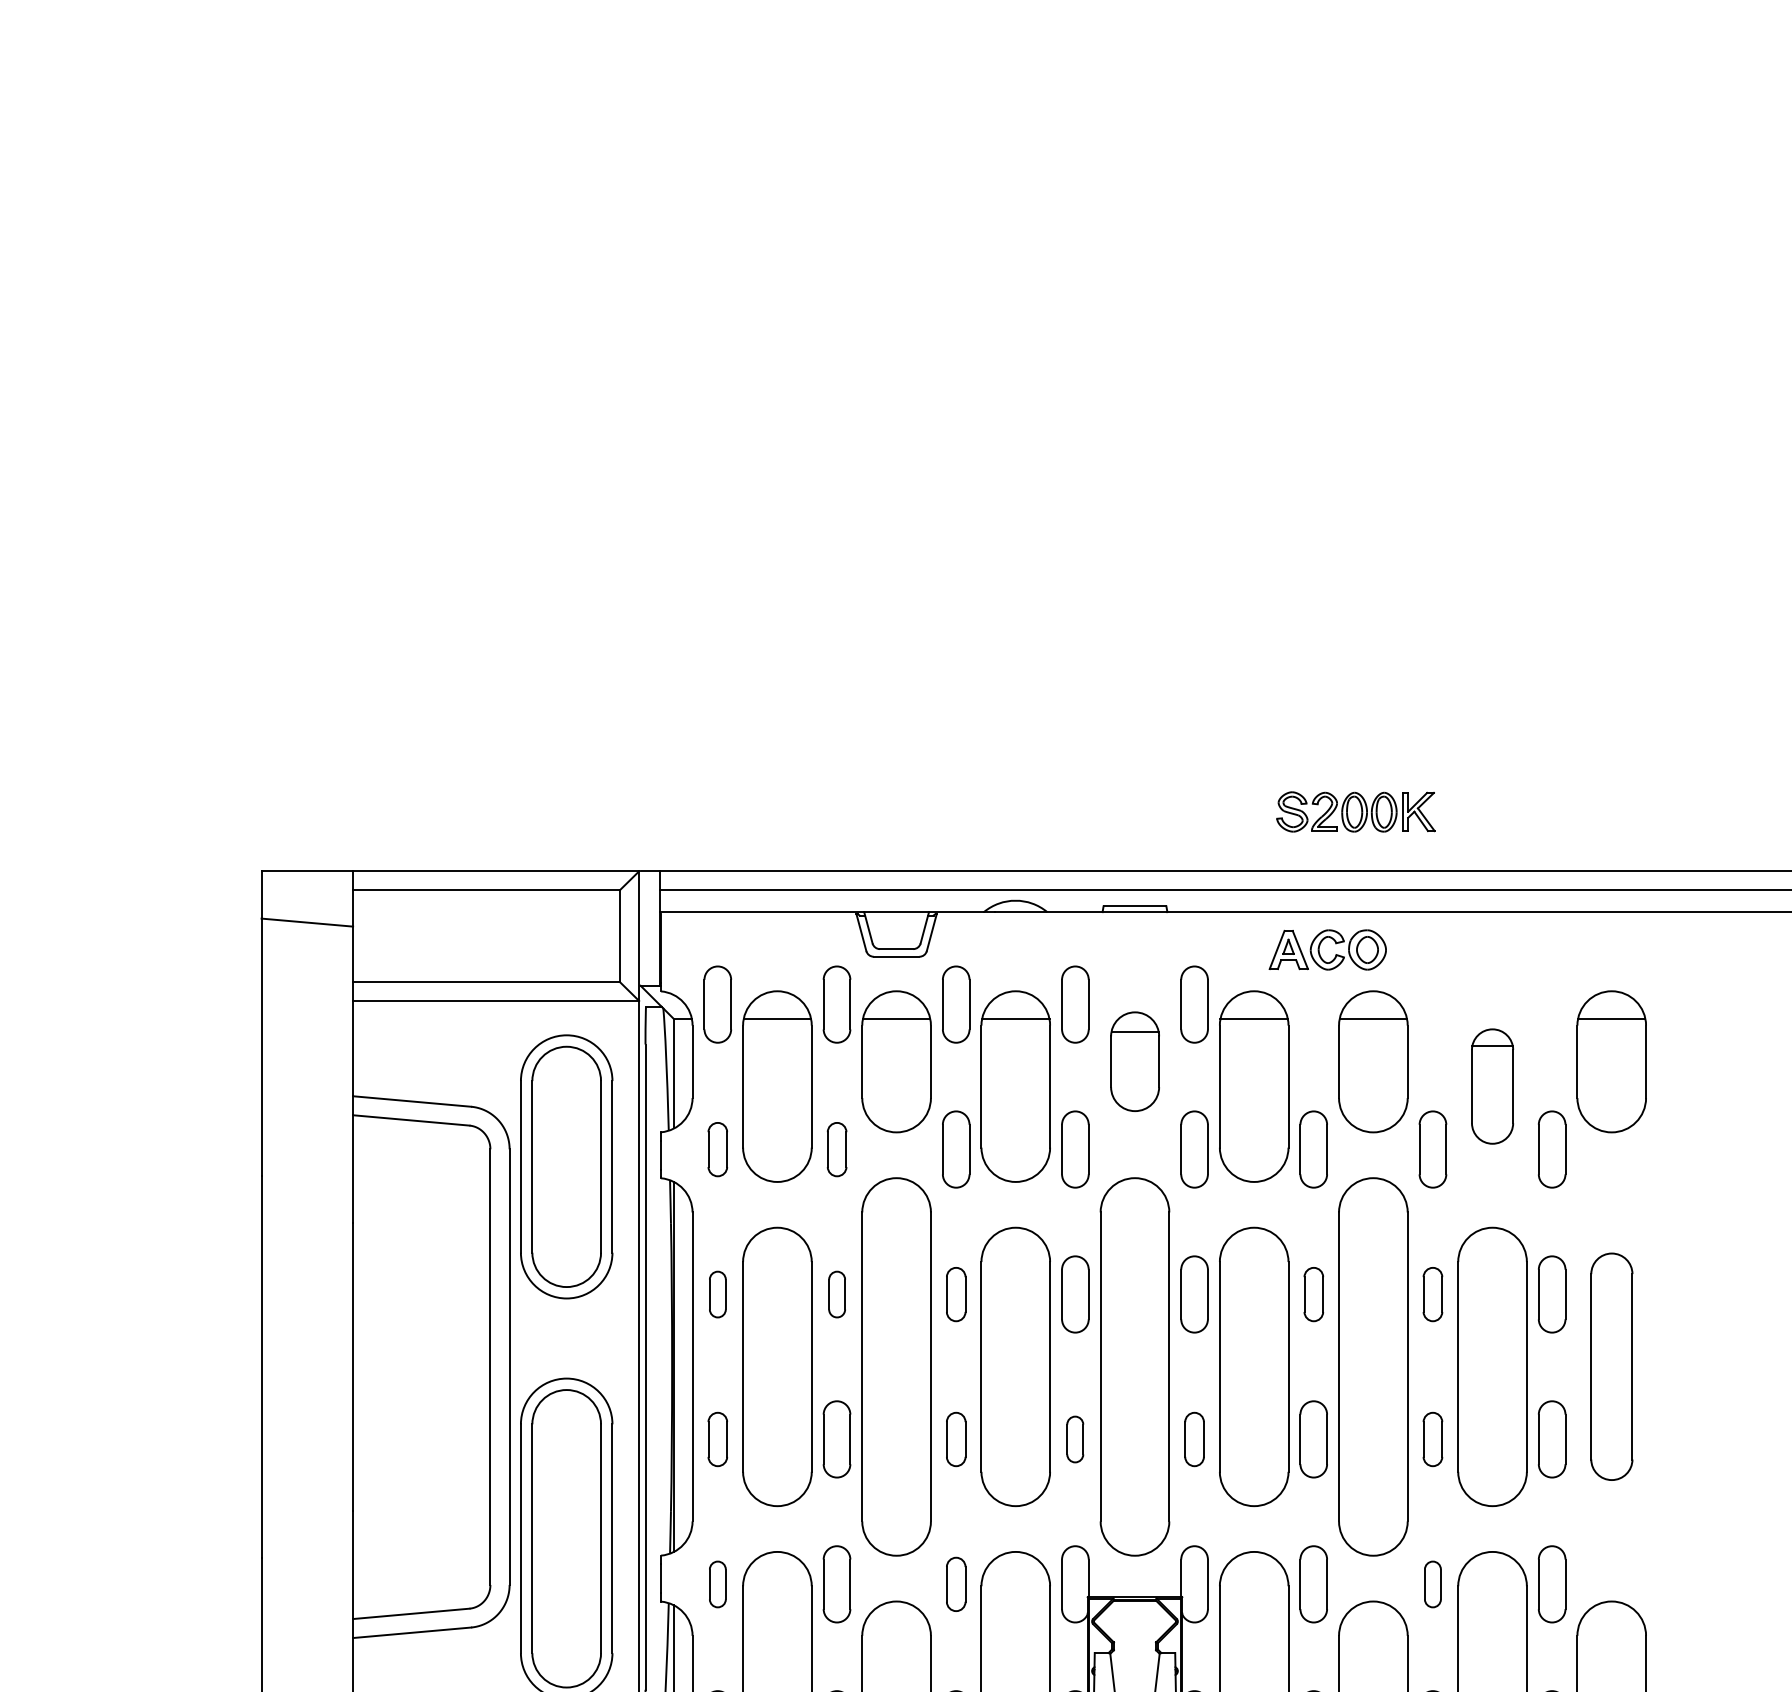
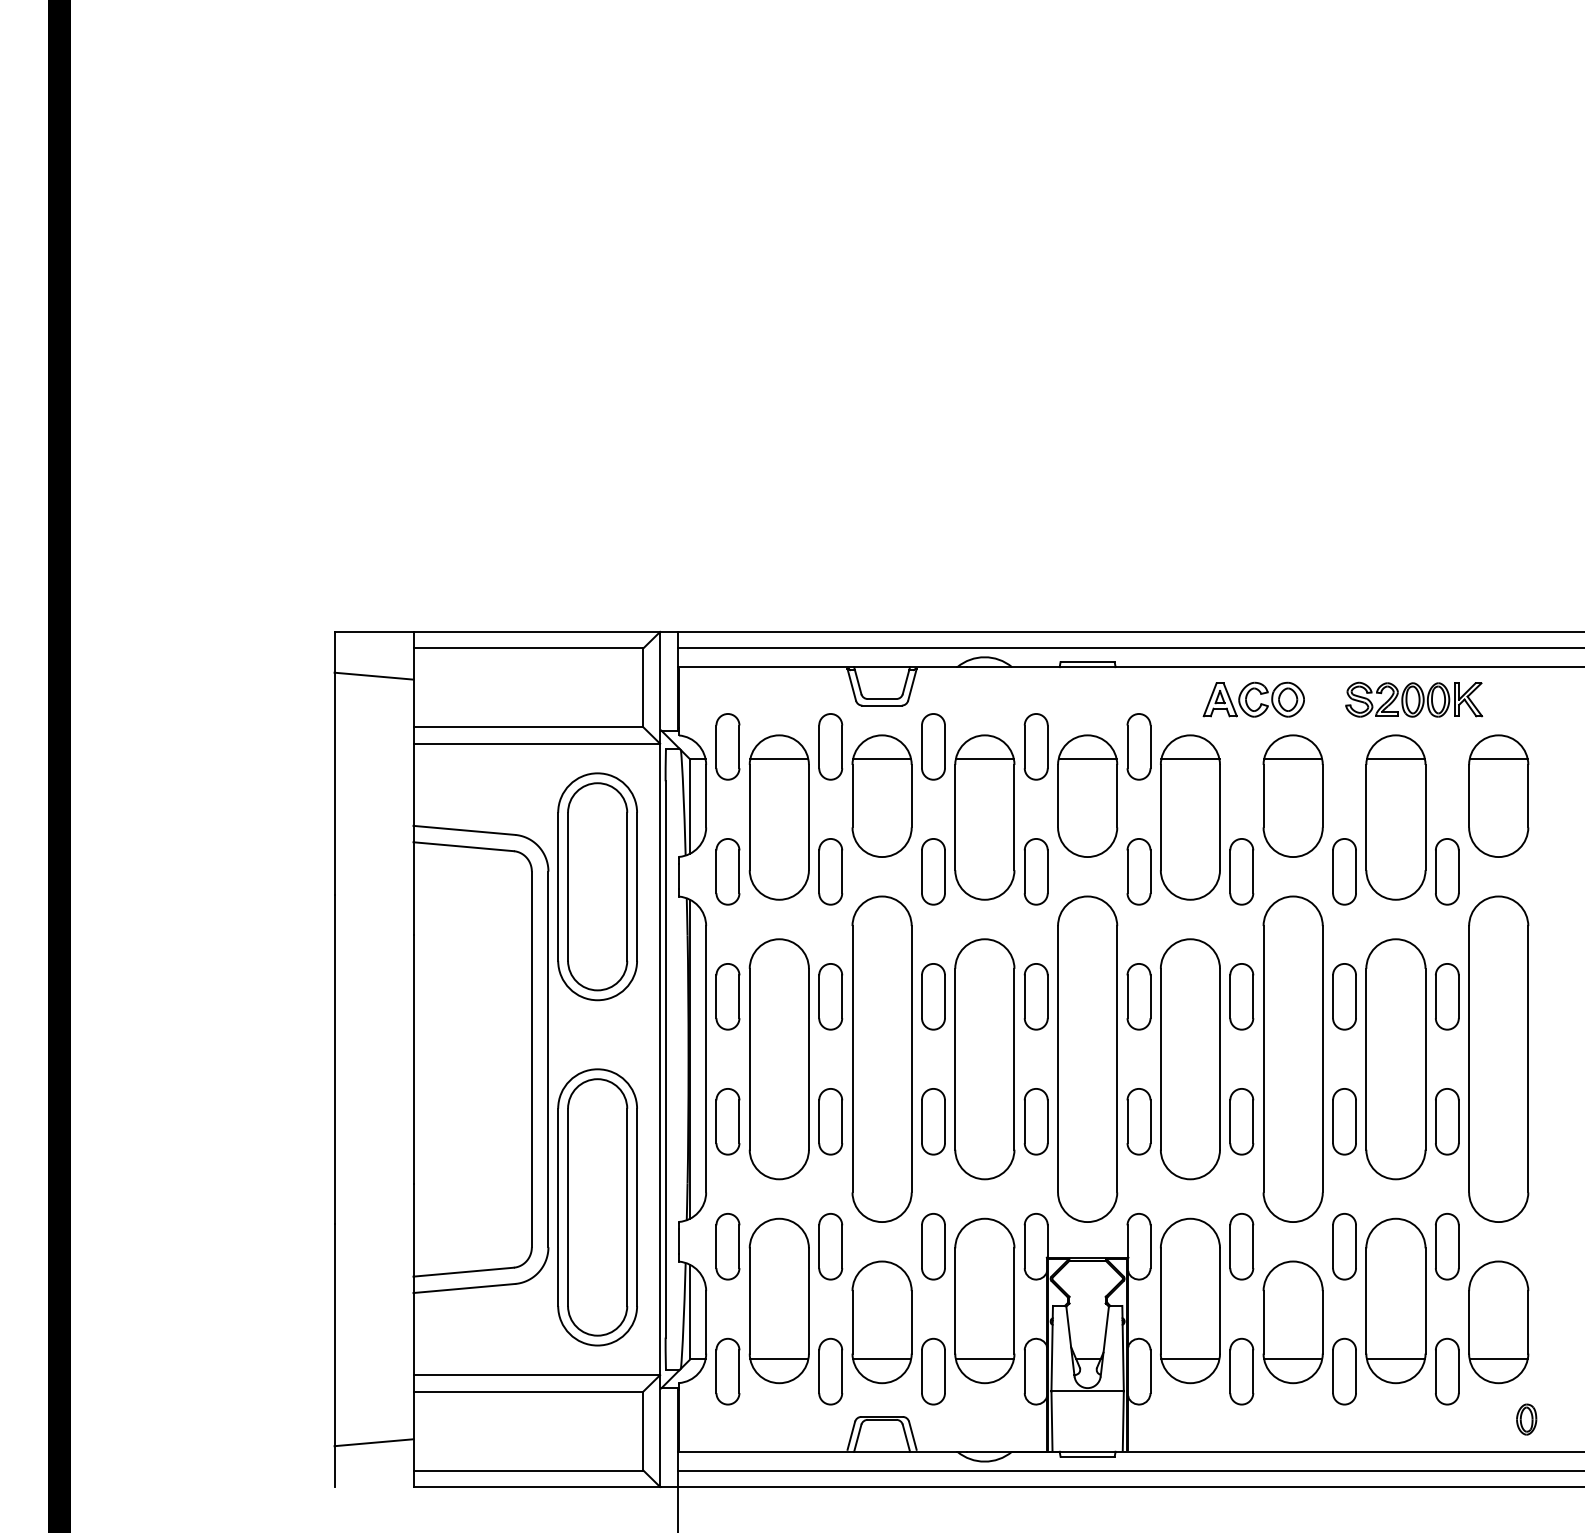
part: (1356, 811) -> (1414, 699), moved
part: (1134, 1061) -> (1087, 795), size x1.43
part: (1492, 1086) -> (1395, 817), size x1.67
part: (717, 1149) -> (727, 871), size x1.43
part: (836, 1149) -> (830, 871), size x1.43
part: (717, 1294) -> (727, 996), size x1.67
part: (836, 1294) -> (830, 996), size x1.67
part: (956, 1294) -> (933, 996), size x1.43
part: (1313, 1294) -> (1241, 996), size x1.43
part: (1432, 1294) -> (1344, 996), size x1.43
part: (1611, 1366) -> (1498, 1058), size x1.67
part: (717, 1439) -> (727, 1121), size x1.43
part: (956, 1439) -> (933, 1121), size x1.43
part: (1074, 1439) -> (1035, 1121), size x1.67
part: (1193, 1439) -> (1138, 1121), size x1.43
part: (1432, 1439) -> (1344, 1121), size x1.43
part: (717, 1584) -> (727, 1246), size x1.67
part: (956, 1584) -> (933, 1246), size x1.43
part: (1432, 1584) -> (1344, 1246), size x1.67

